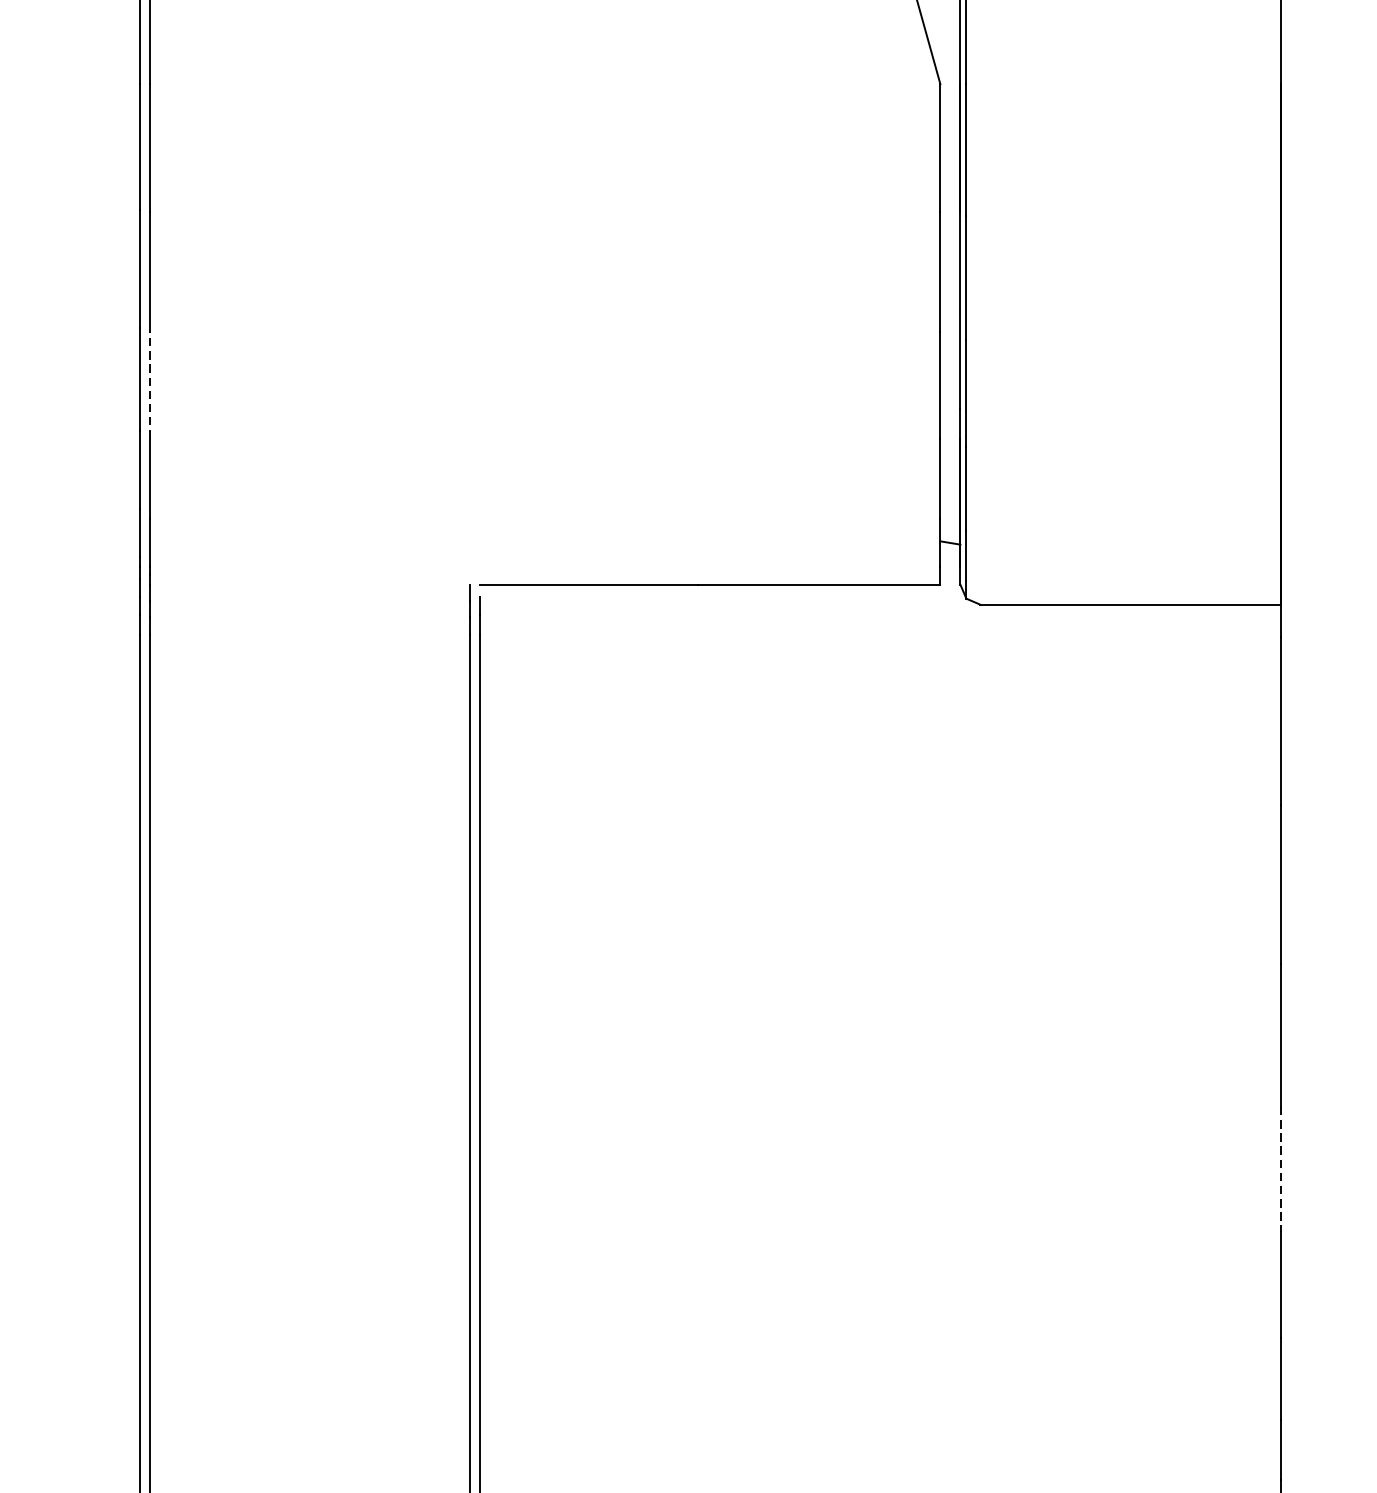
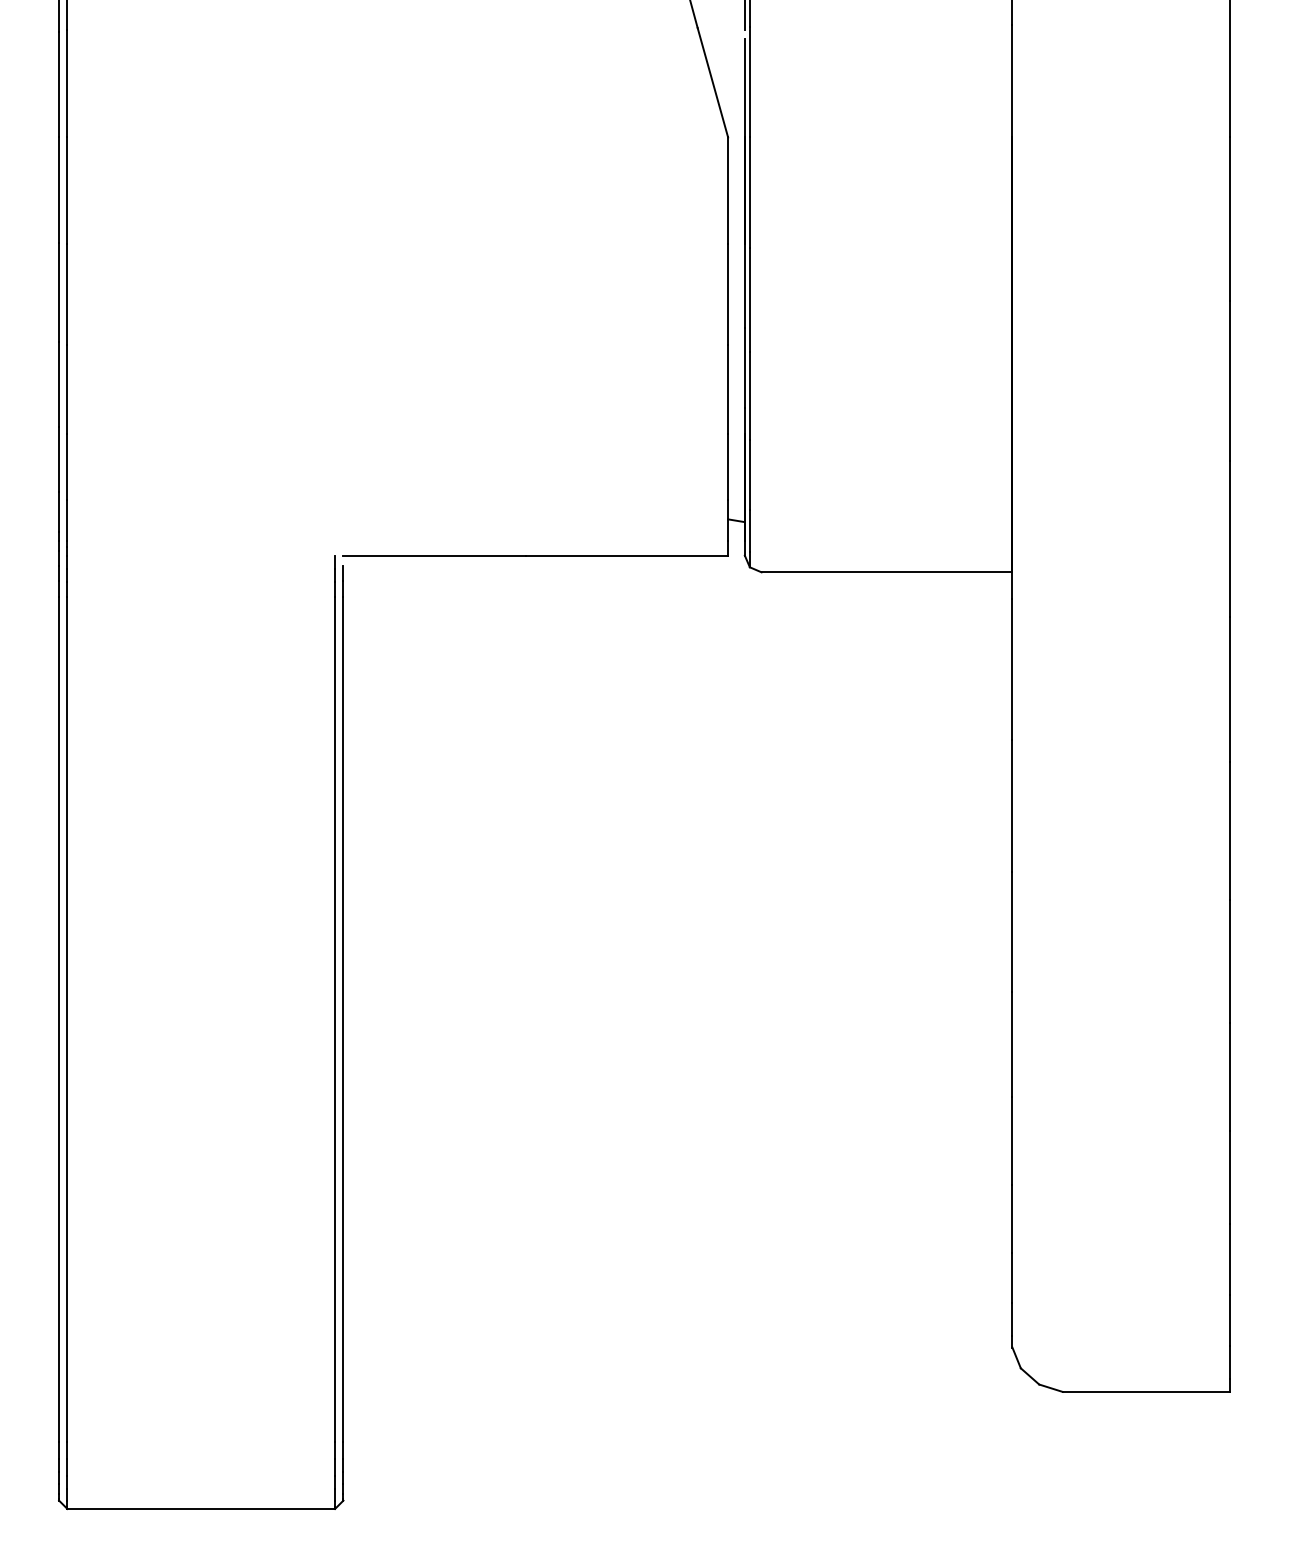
line: (149, 384) -> (67, 388), dashed -> solid
line: (1280, 1169) -> (1012, 1044), dashed -> solid

